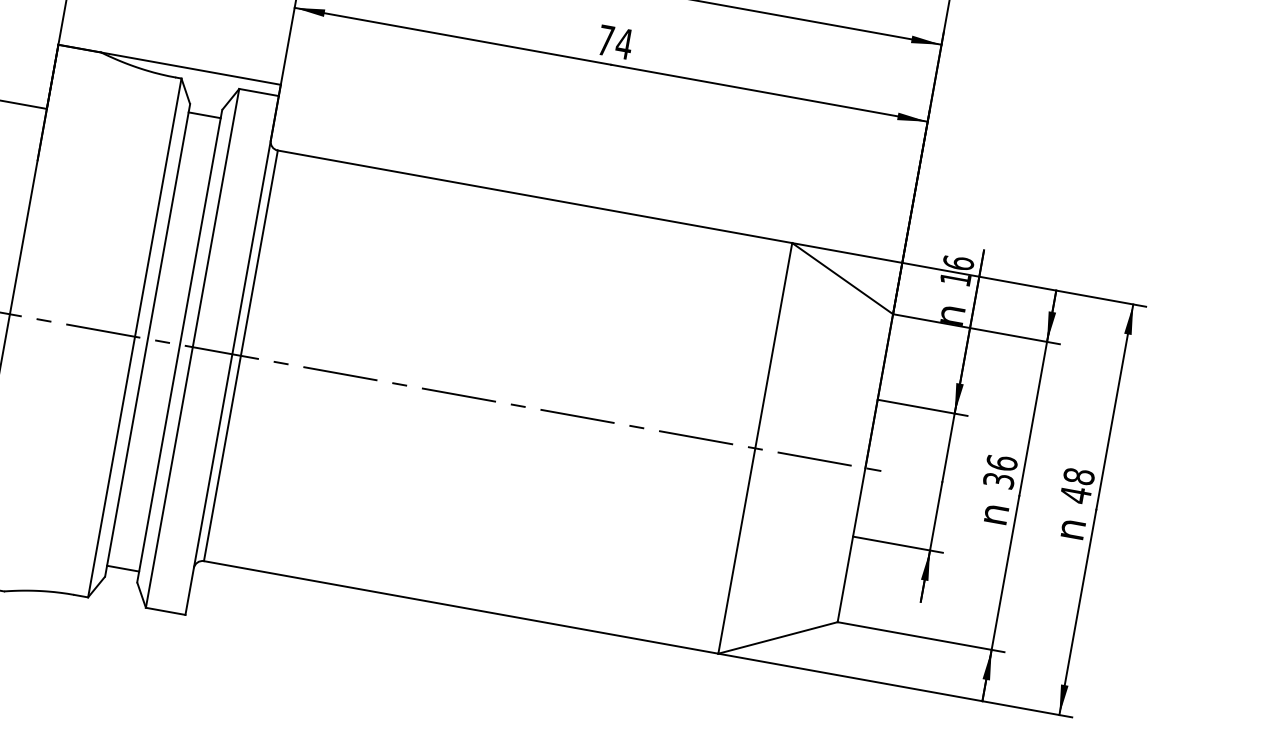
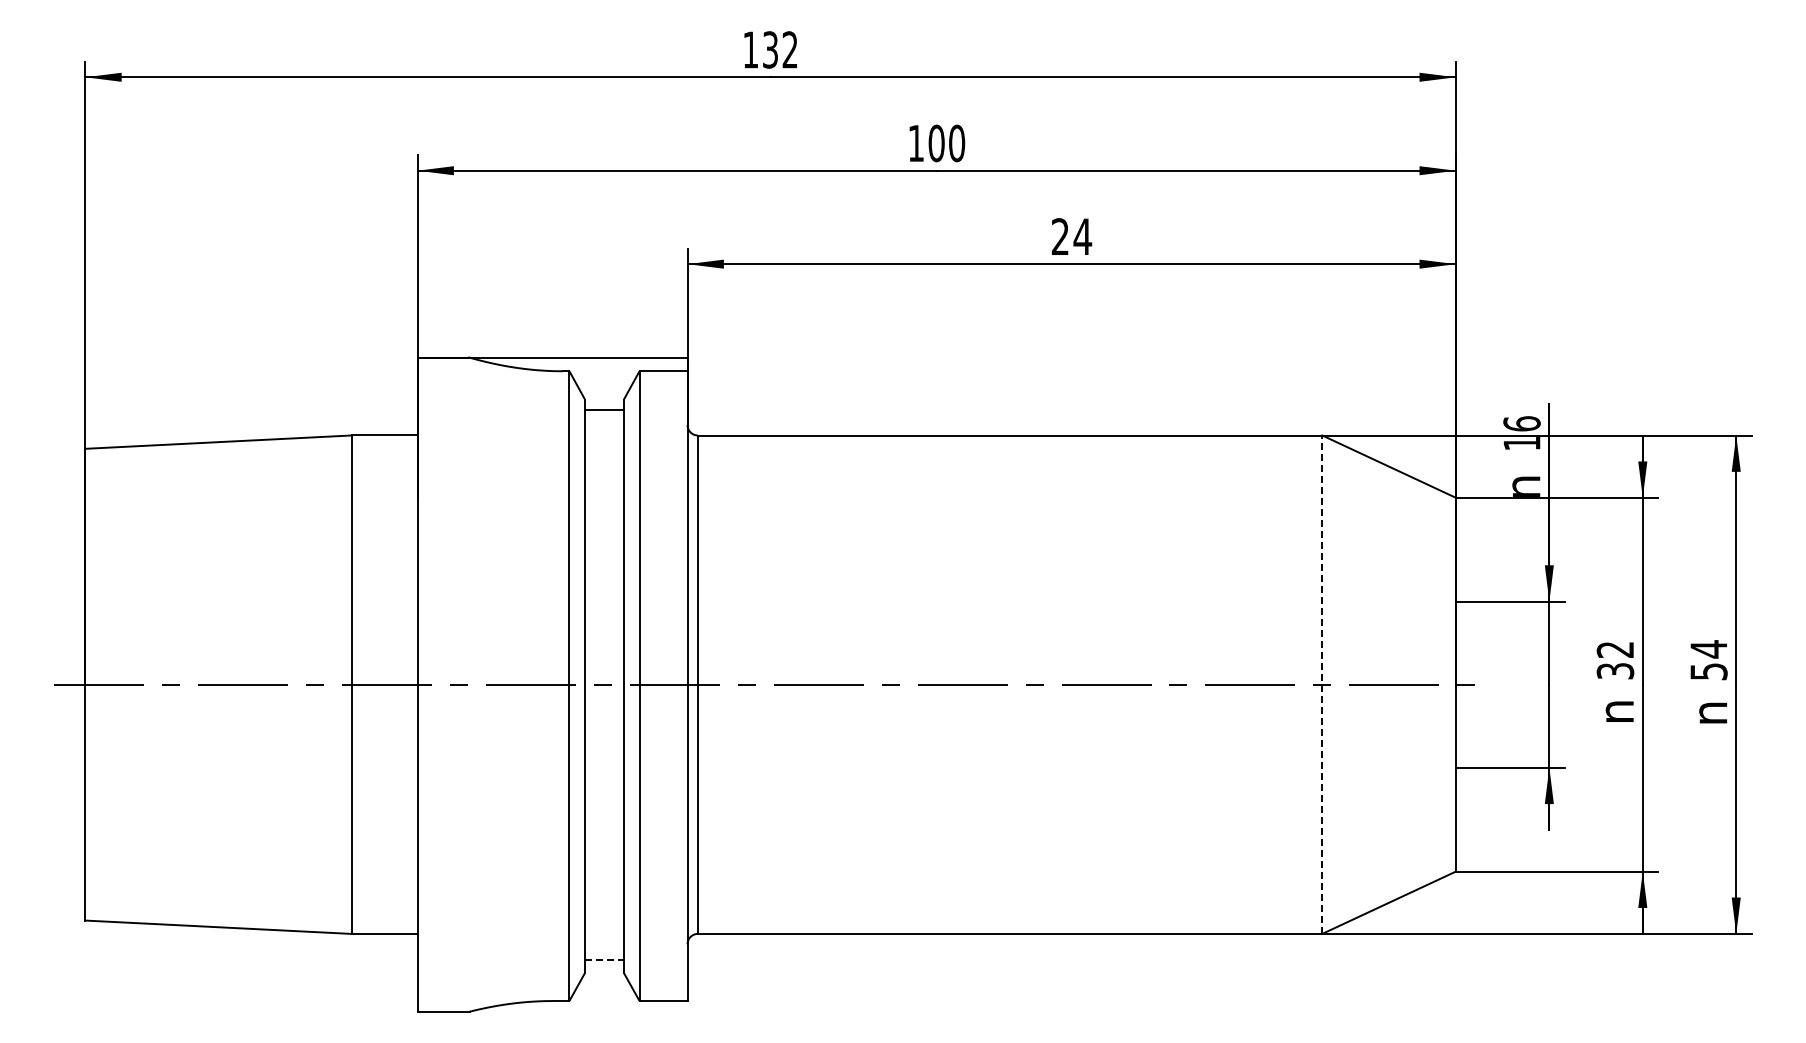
text: (605, 40) -> (1059, 236), 74 -> 24
line: (755, 448) -> (1322, 684), solid -> dashed
text: (1002, 462) -> (1615, 649), 36 -> 32
text: (1077, 485) -> (1708, 660), 48 -> 54
line: (123, 568) -> (604, 959), solid -> dashed

